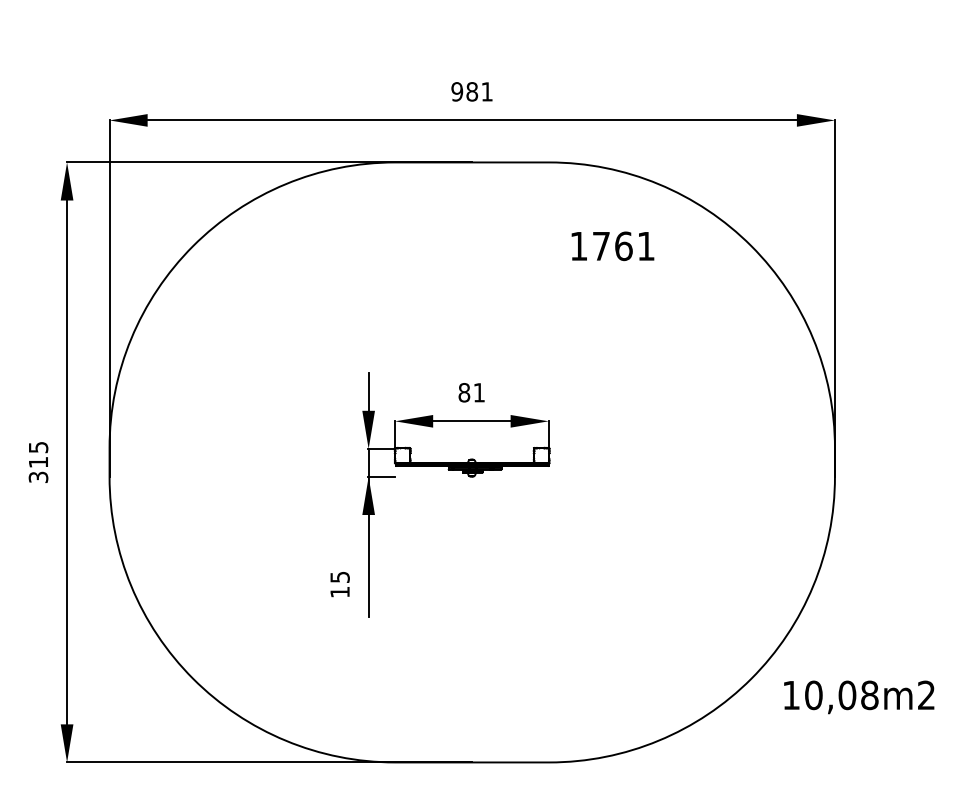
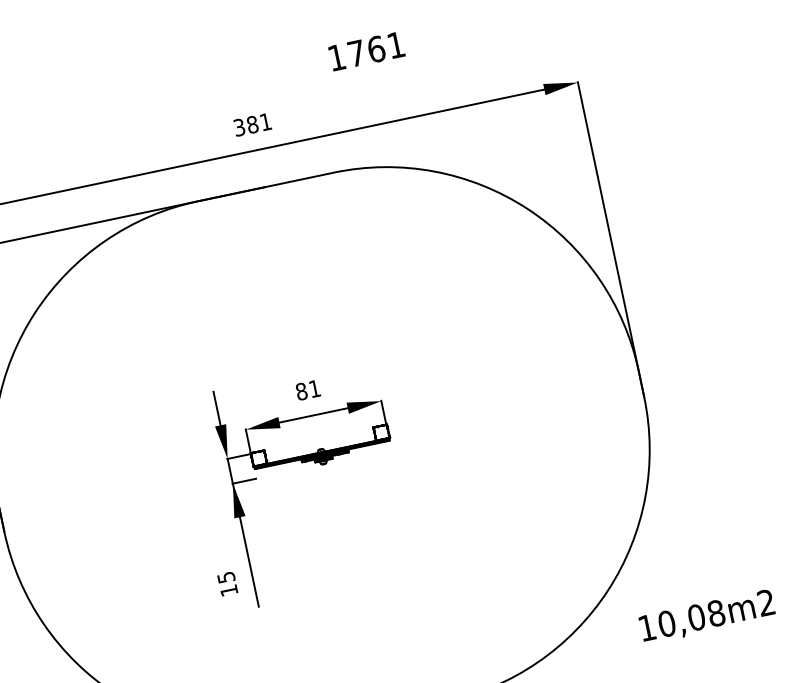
text: (457, 91) -> (239, 127), 981 -> 381
text: (612, 246) -> (366, 51), moved
text: (859, 697) -> (707, 617), moved

